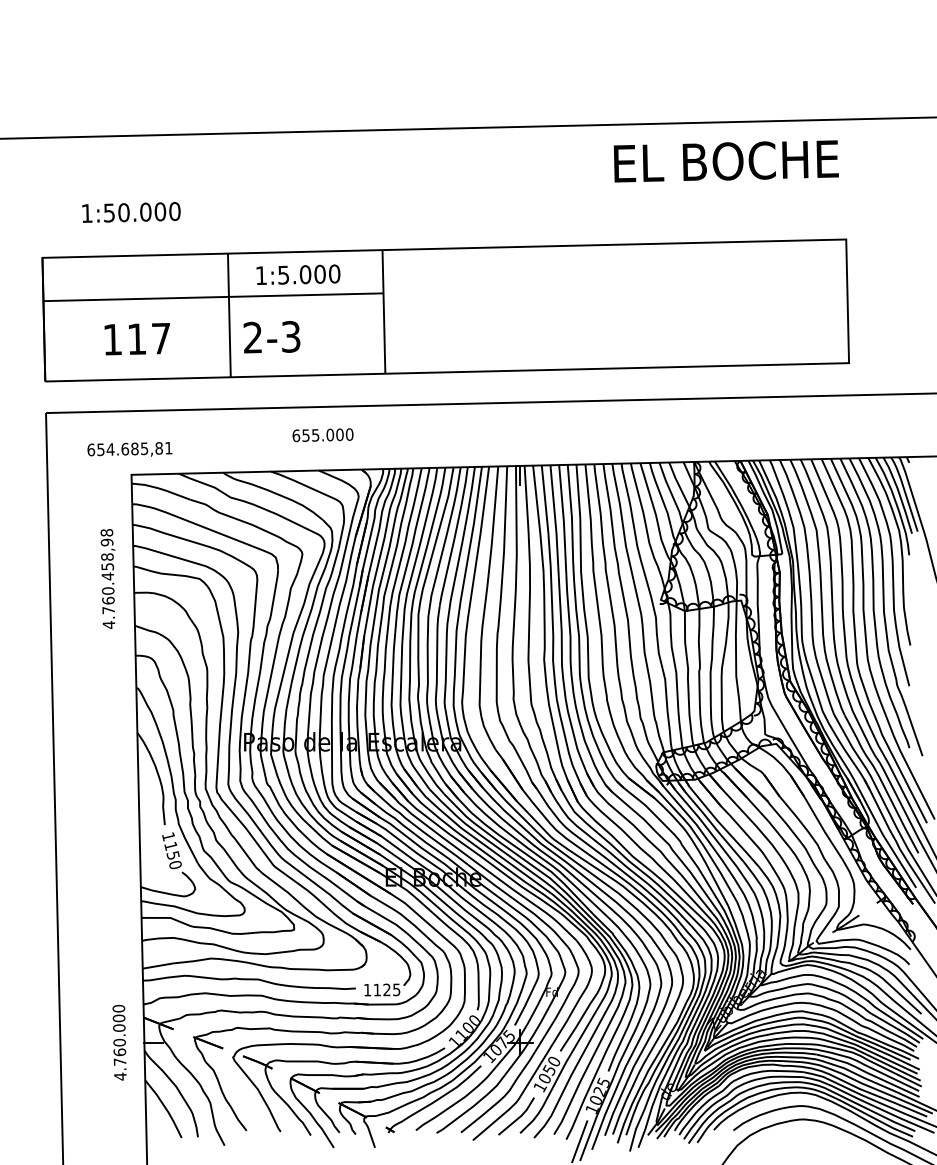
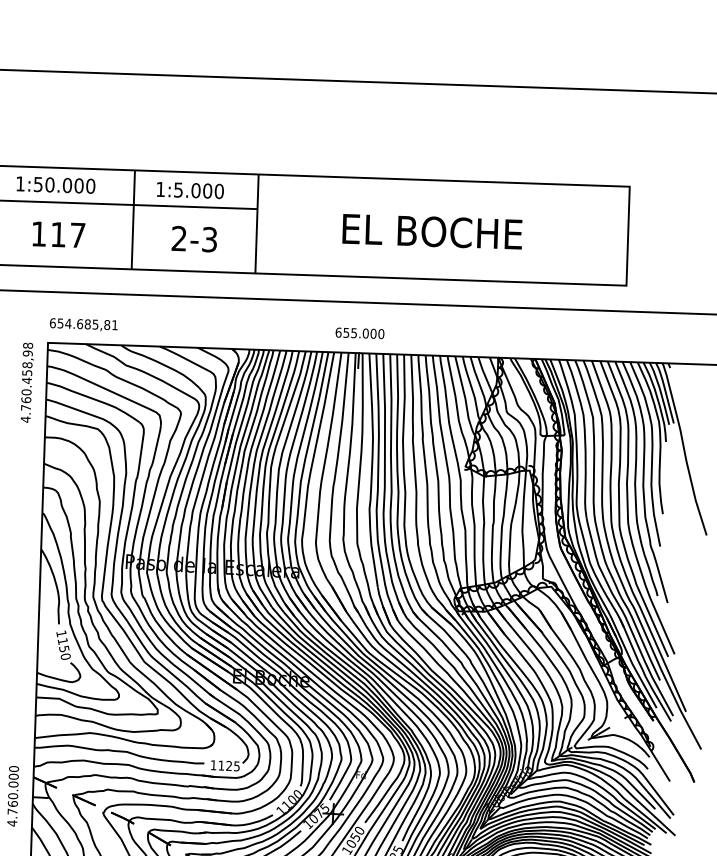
text: (725, 161) -> (431, 231), moved
text: (131, 212) -> (56, 185), moved
text: (271, 337) -> (194, 239), moved
text: (322, 435) -> (359, 333), moved
text: (129, 449) -> (83, 324), moved
text: (107, 578) -> (26, 382), moved

